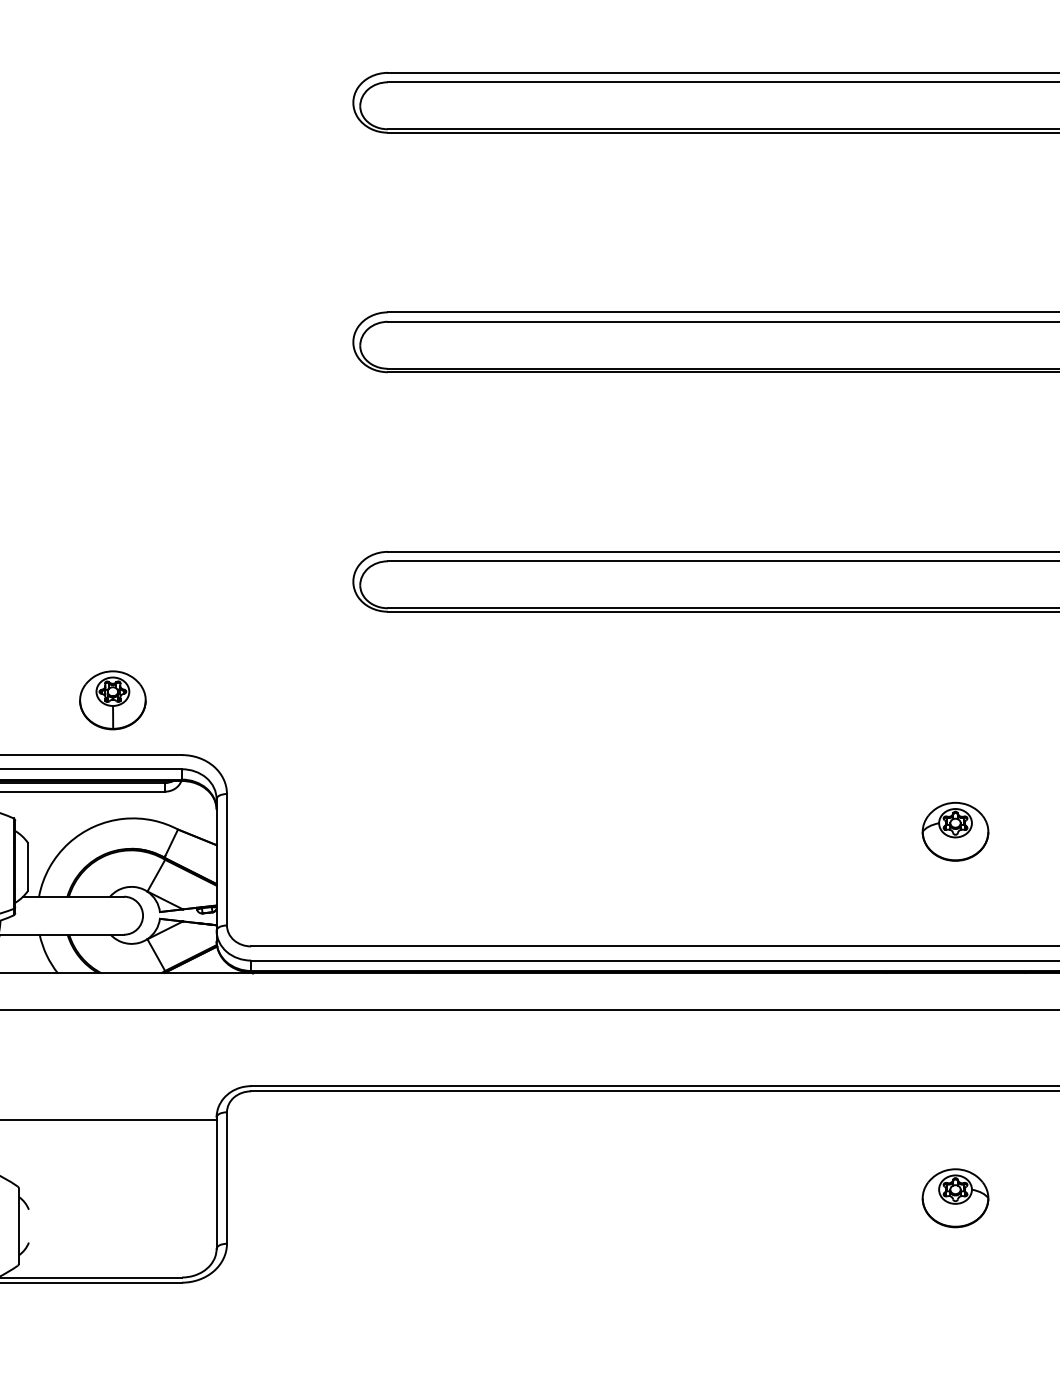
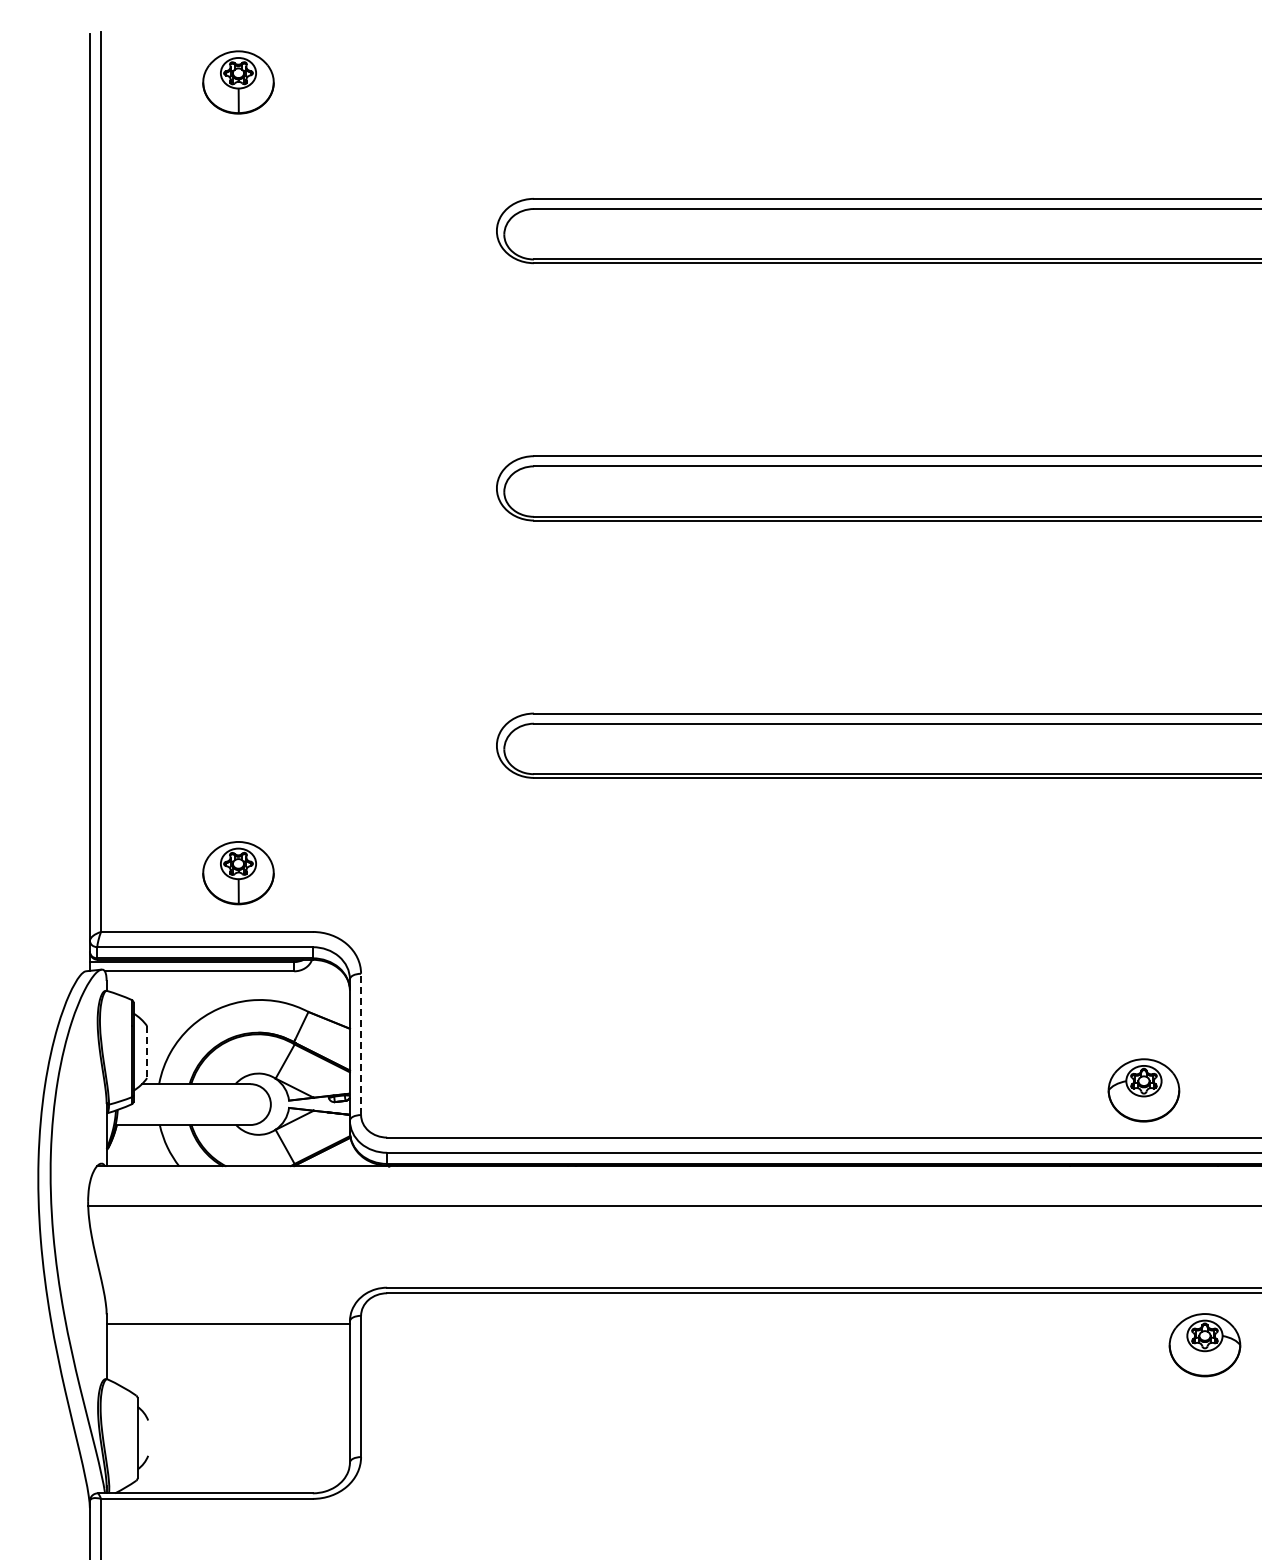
part: (955, 831) -> (1143, 1090), moved
line: (227, 859) -> (361, 1044), solid -> dashed
line: (28, 867) -> (147, 1052), solid -> dashed
part: (955, 1198) -> (1204, 1345), moved

